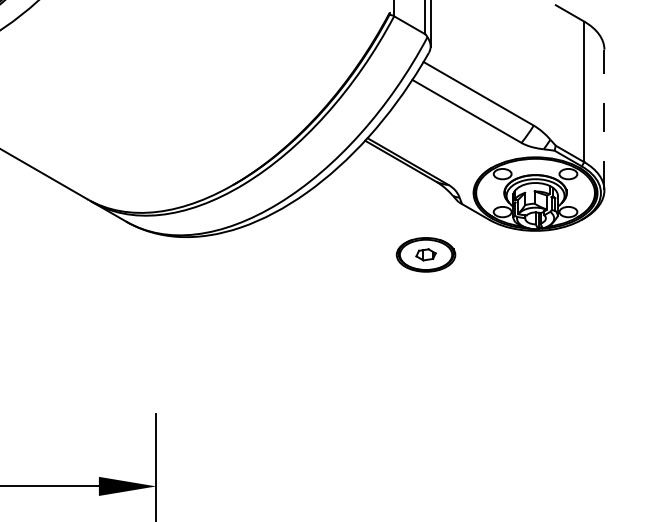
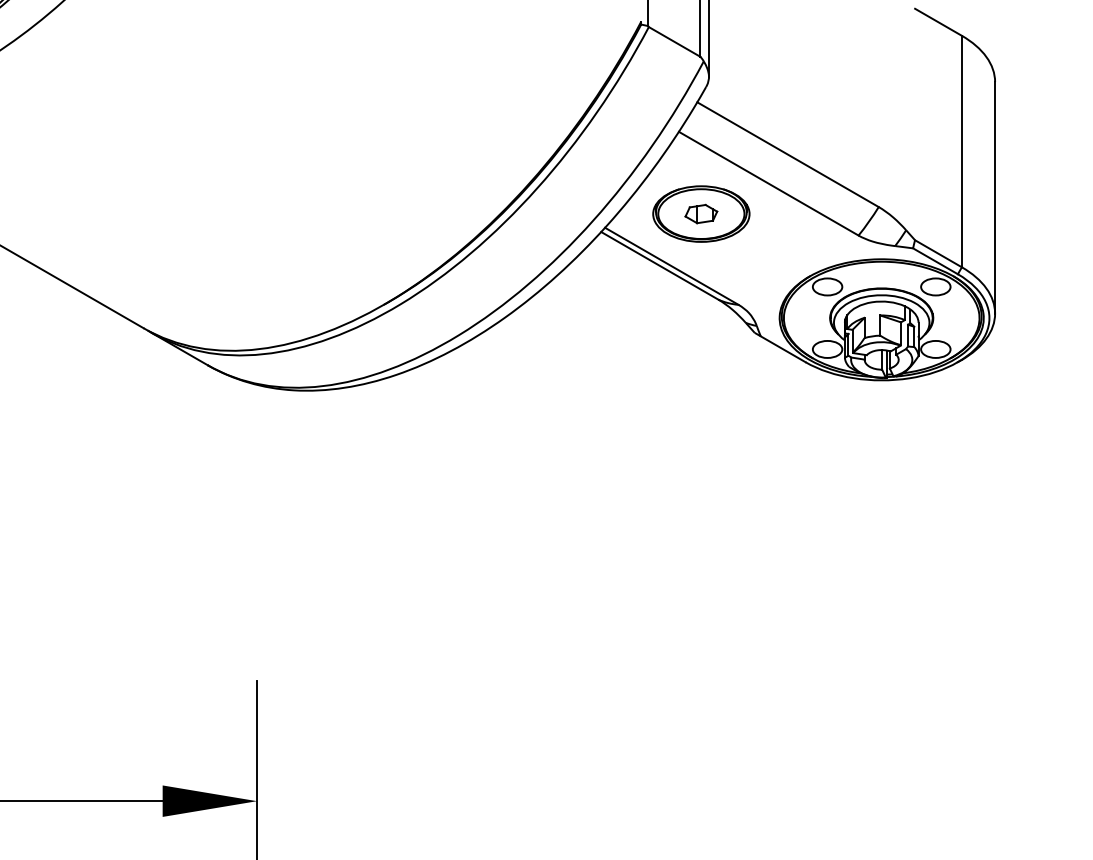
line: (604, 119) -> (995, 196), dashed -> solid
part: (425, 254) -> (700, 213), moved

